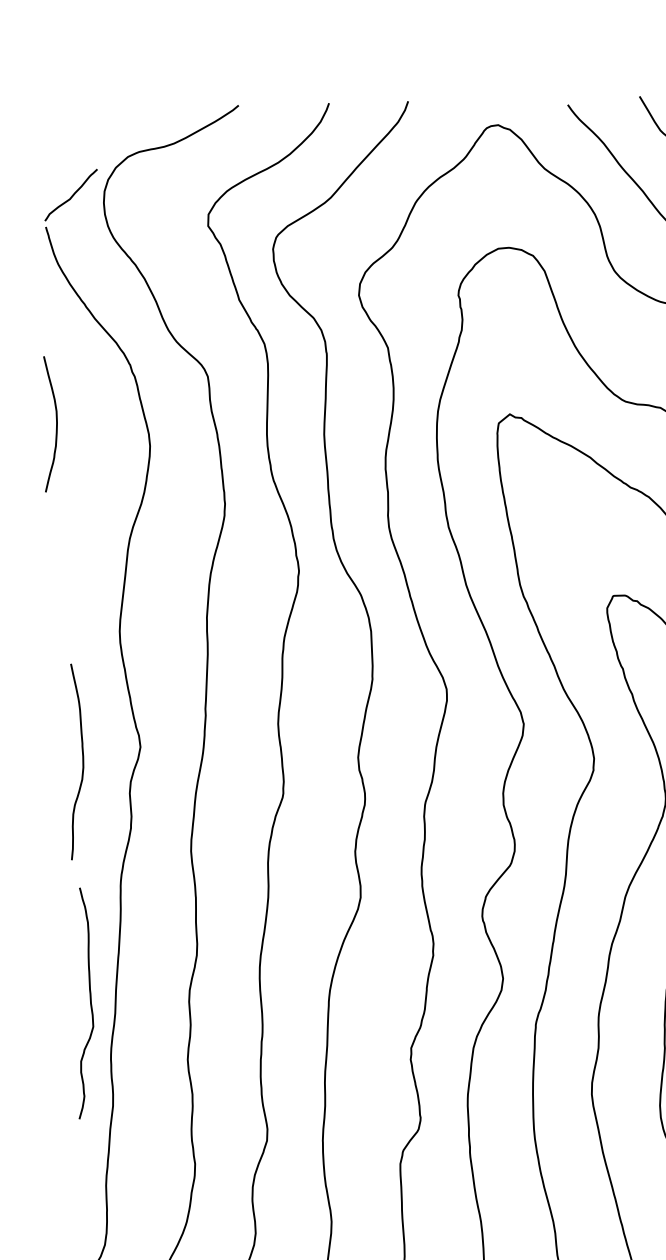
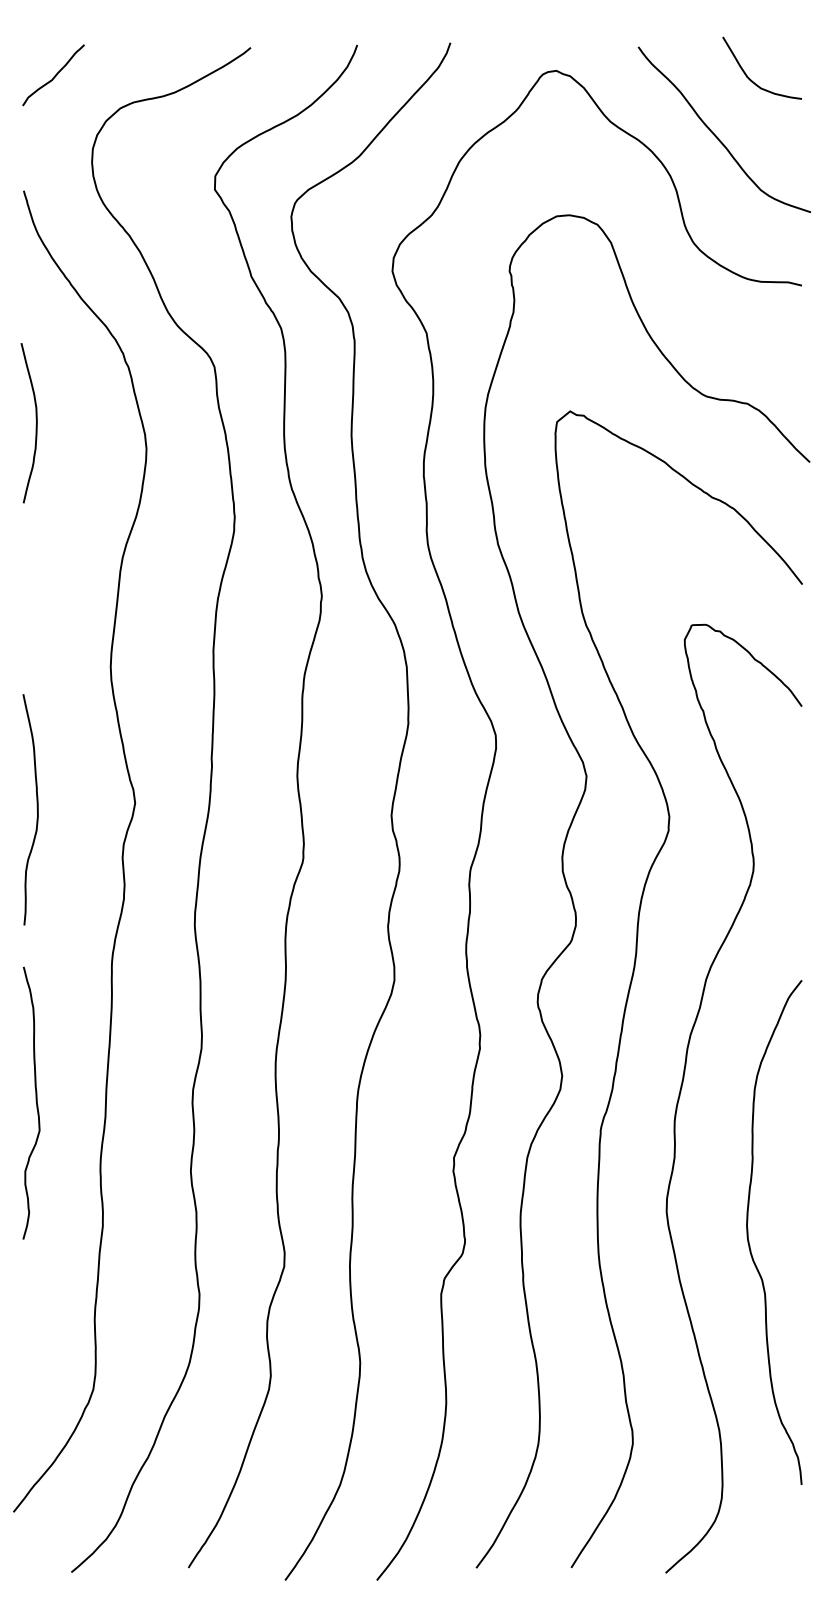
curve: (71, 195) -> (54, 75), moved
curve: (82, 761) -> (36, 809), moved
curve: (89, 1002) -> (35, 1101), moved

